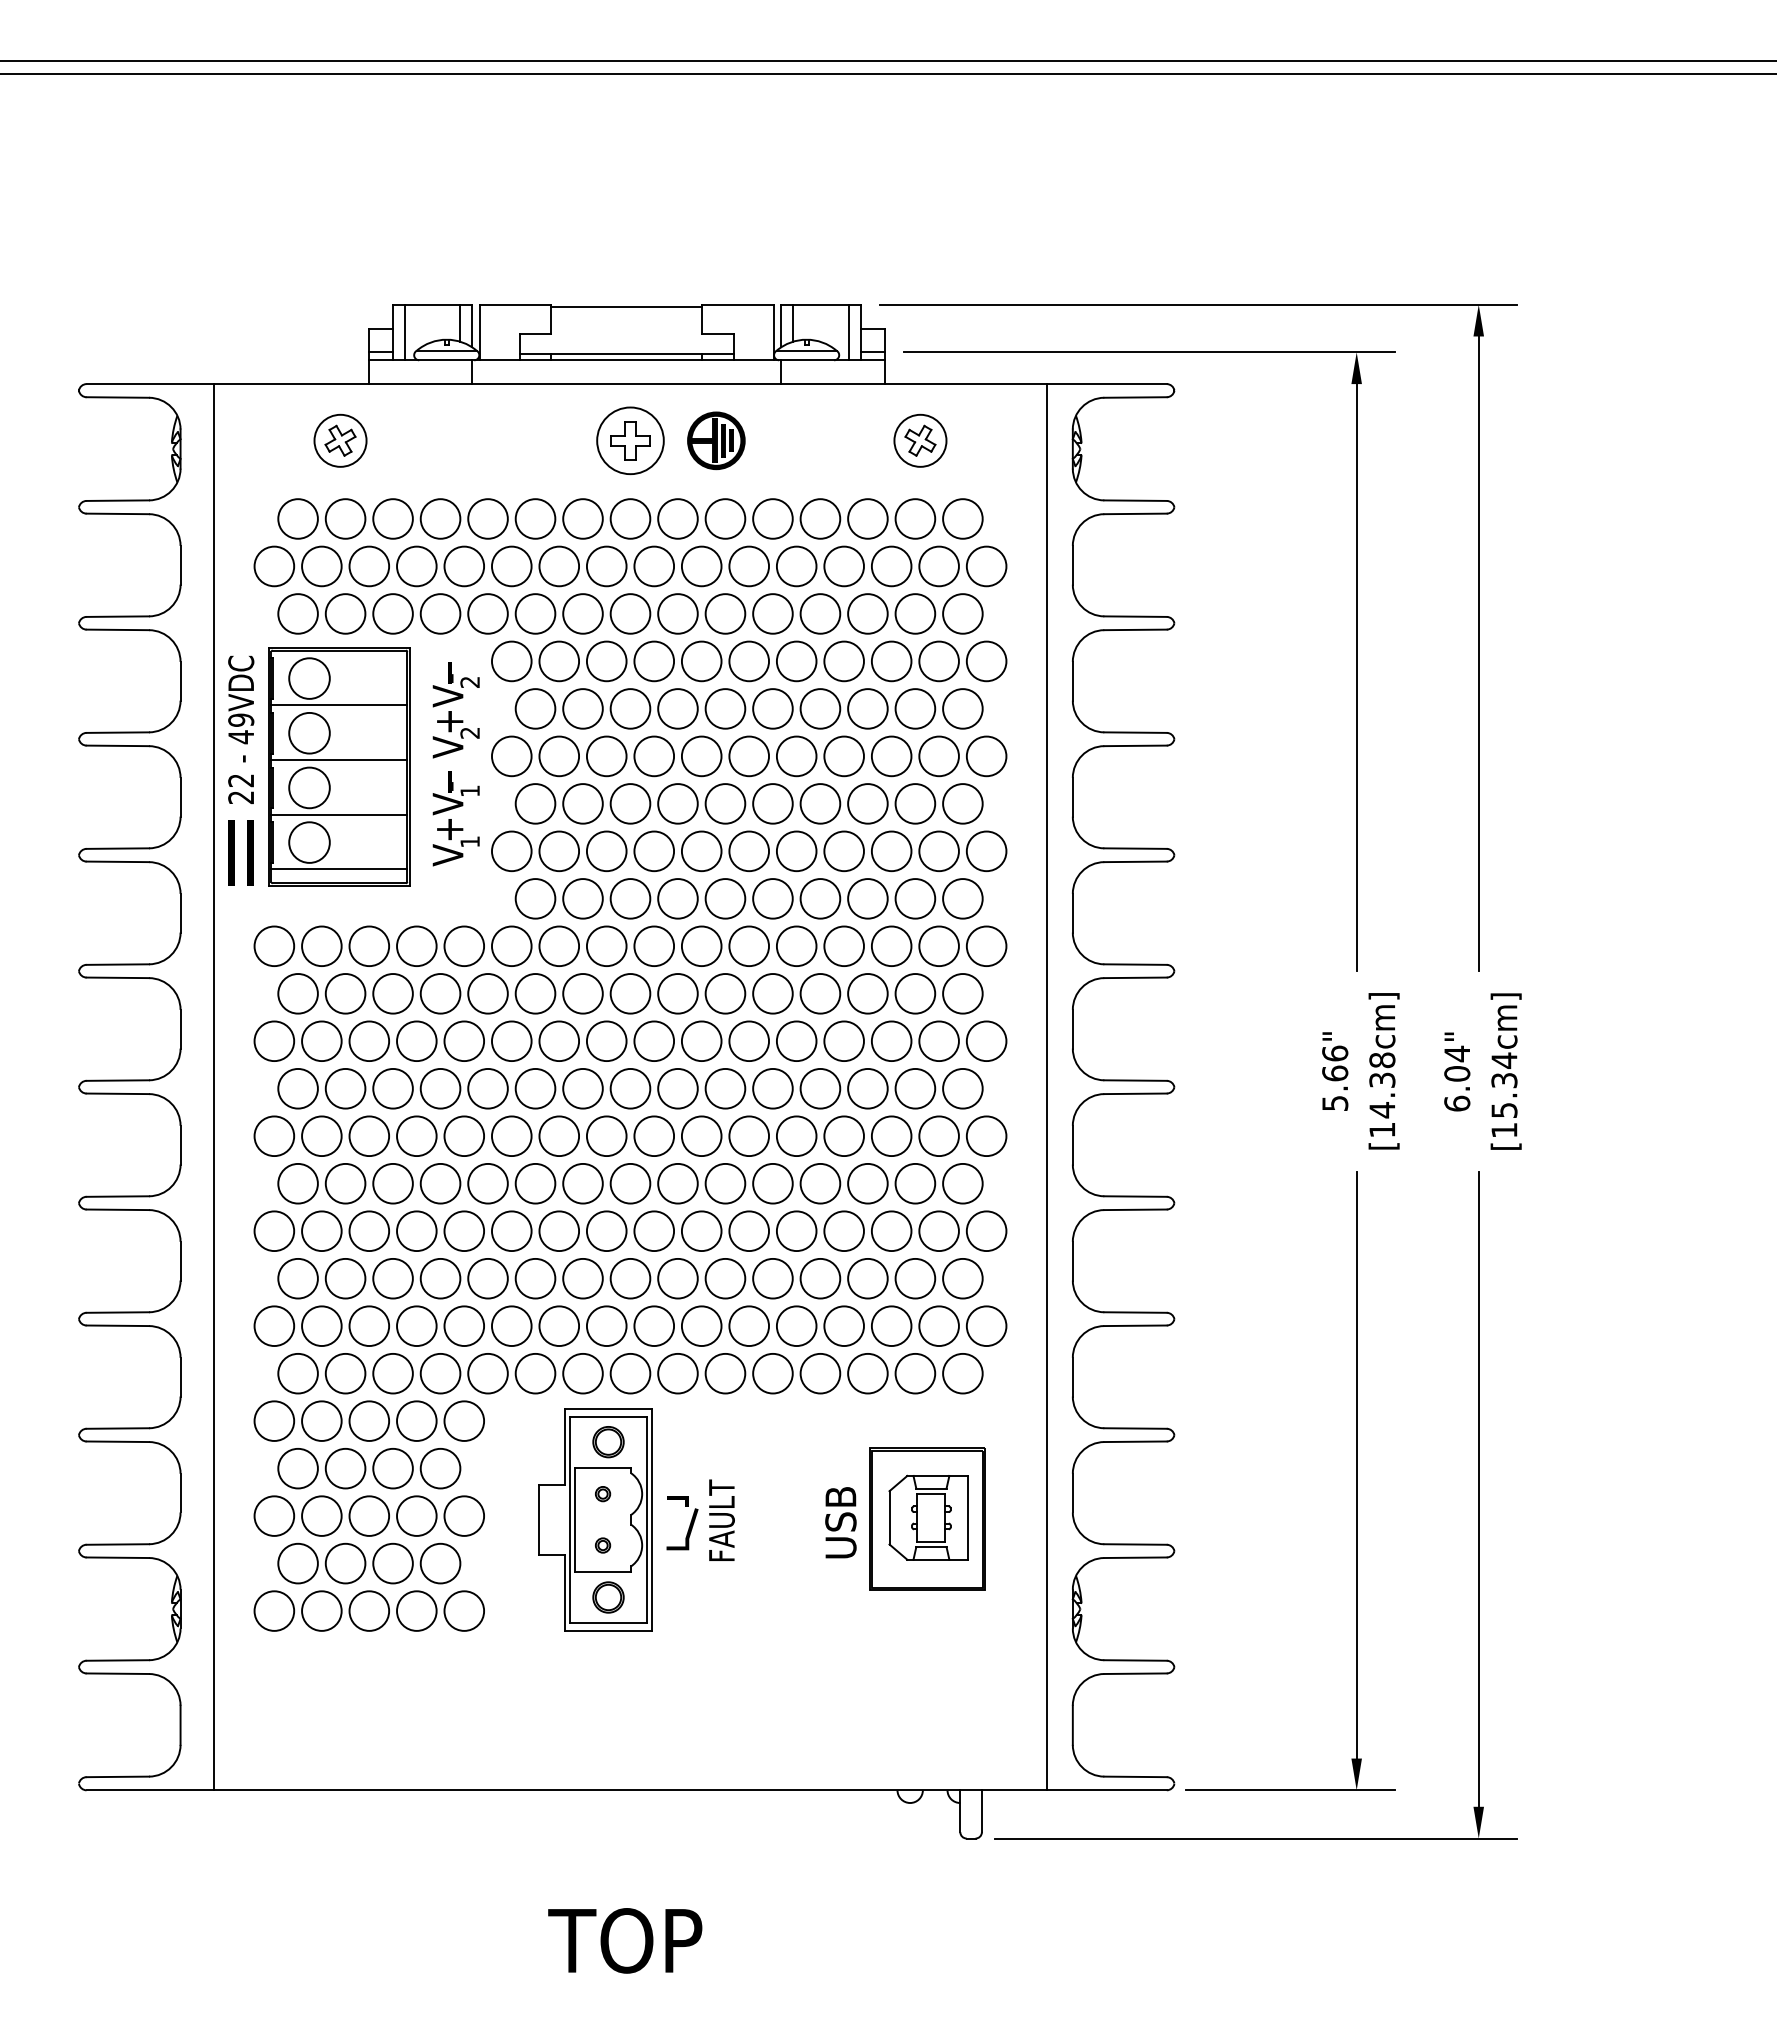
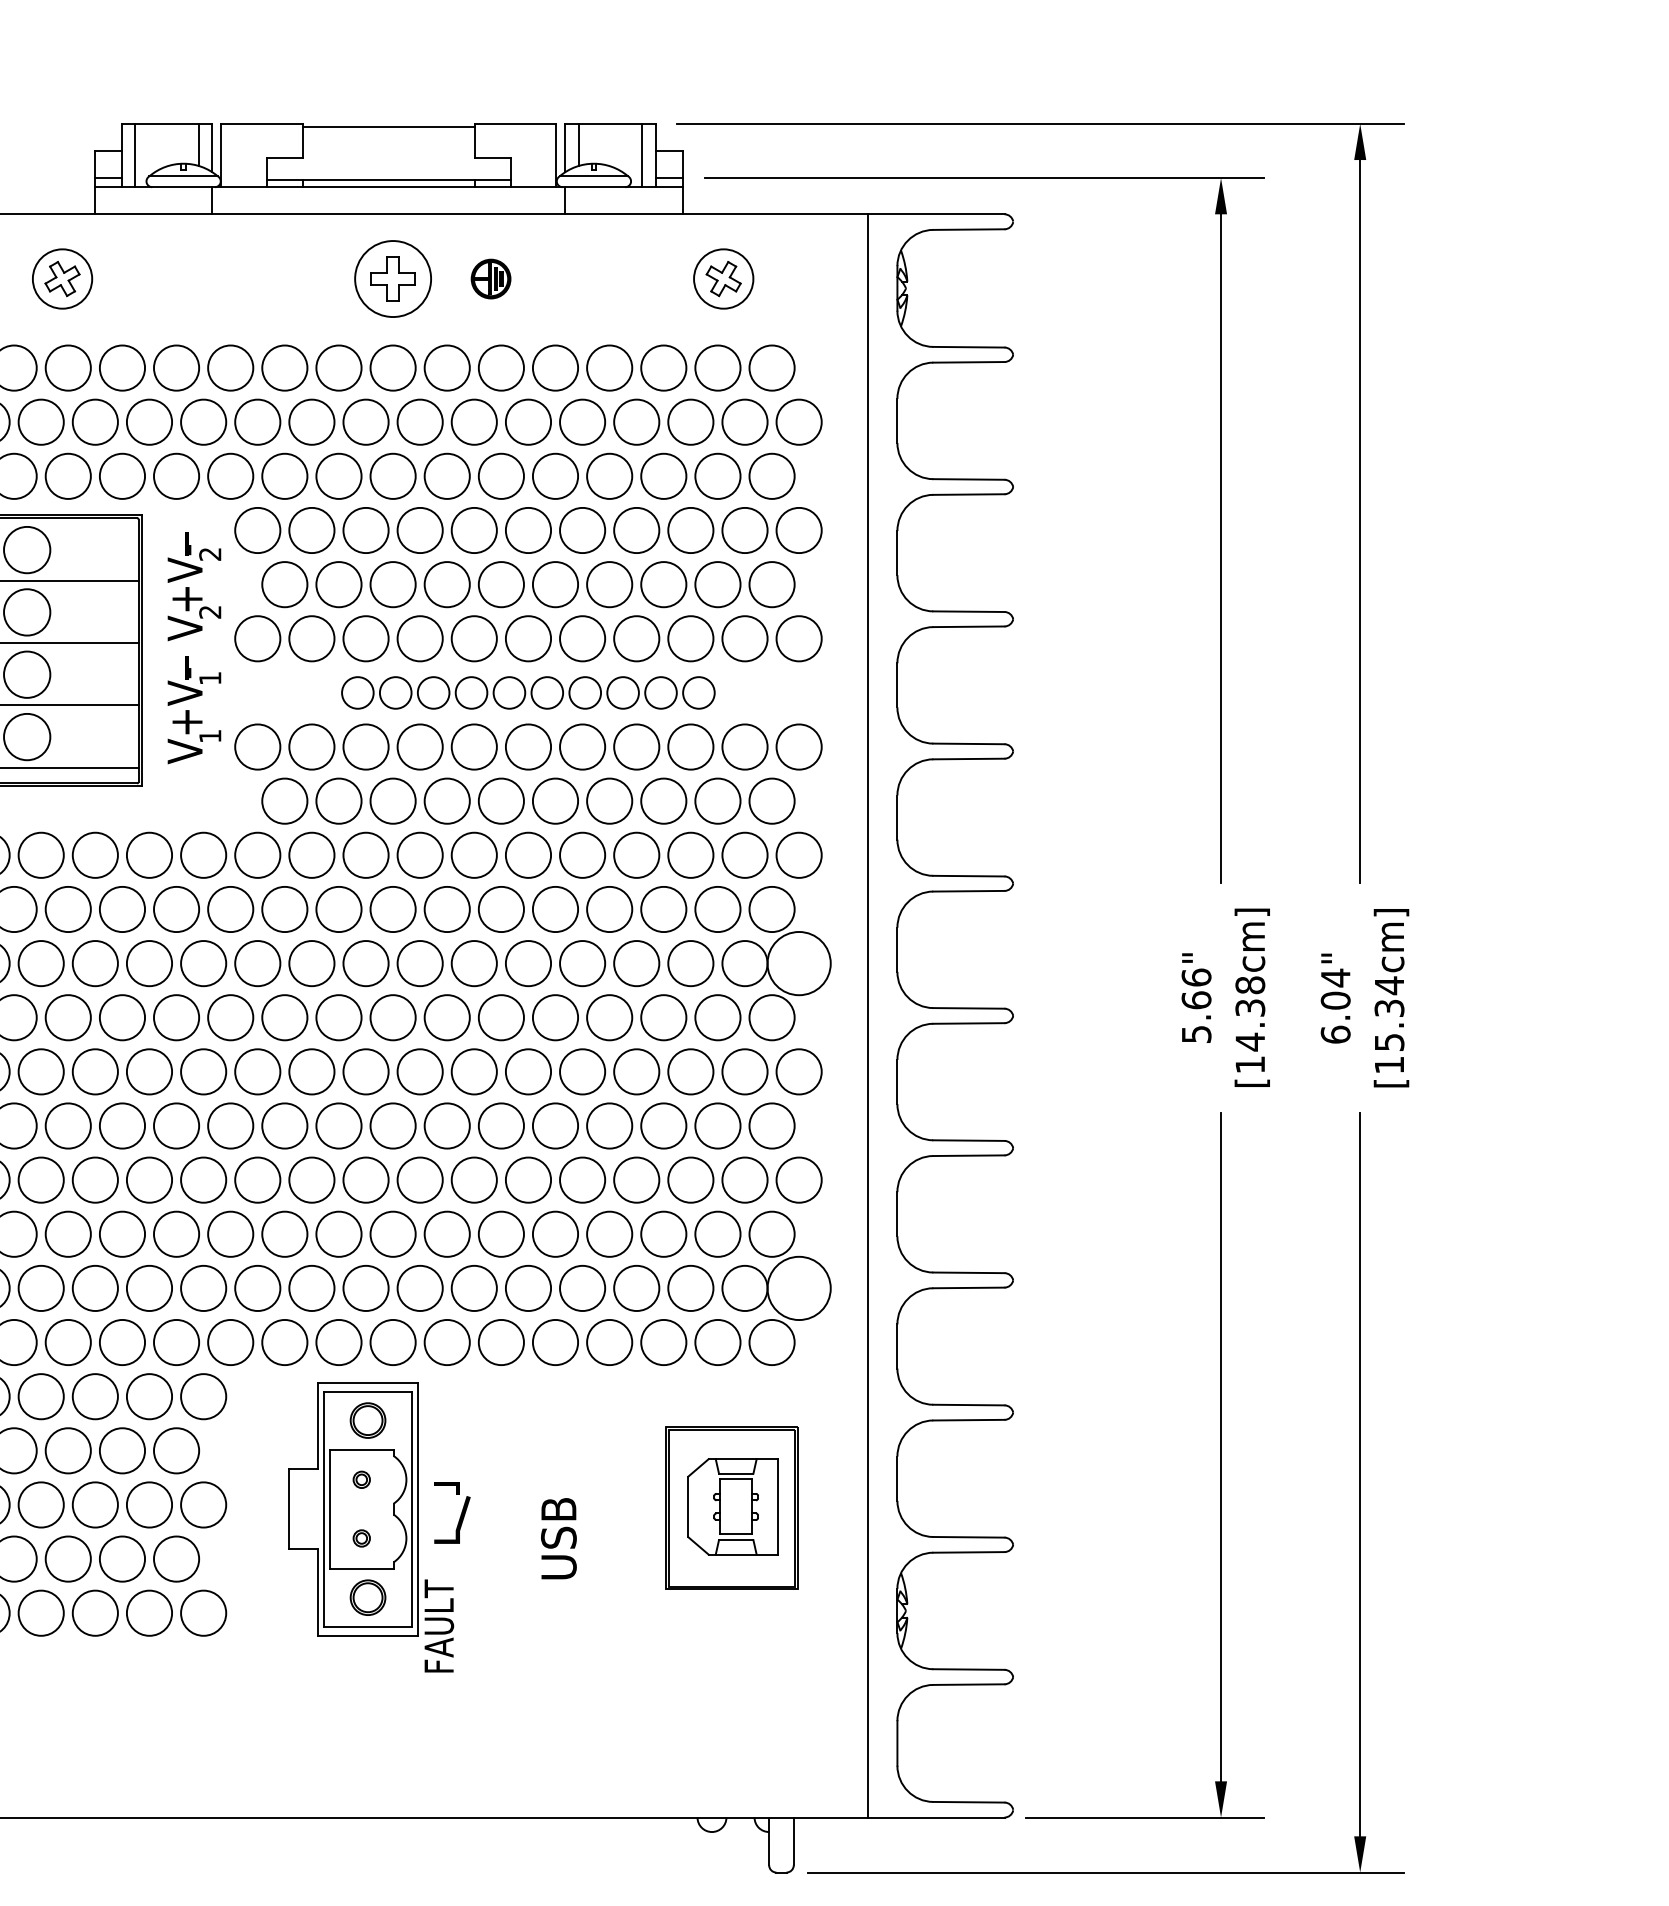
part: (716, 440) -> (491, 278), size x0.6
part: (748, 803) -> (527, 692), size x0.7
circle: (986, 1041) -> (798, 963), size x1.4
circle: (986, 1326) -> (798, 1288), size x1.4
text: (721, 1519) -> (438, 1625), moved
text: (840, 1522) -> (558, 1538), moved

